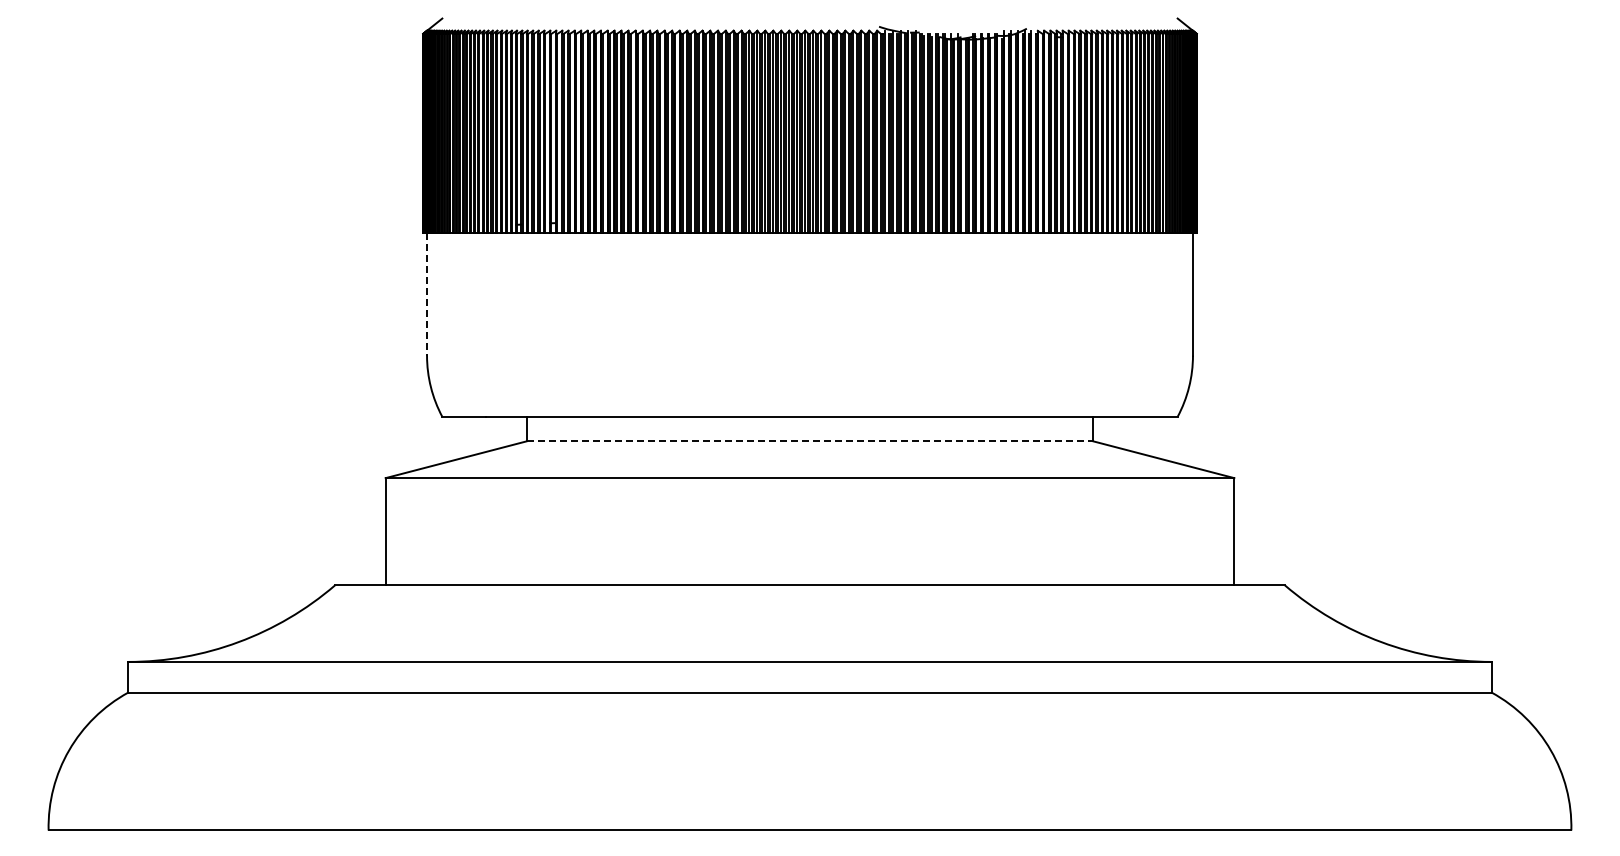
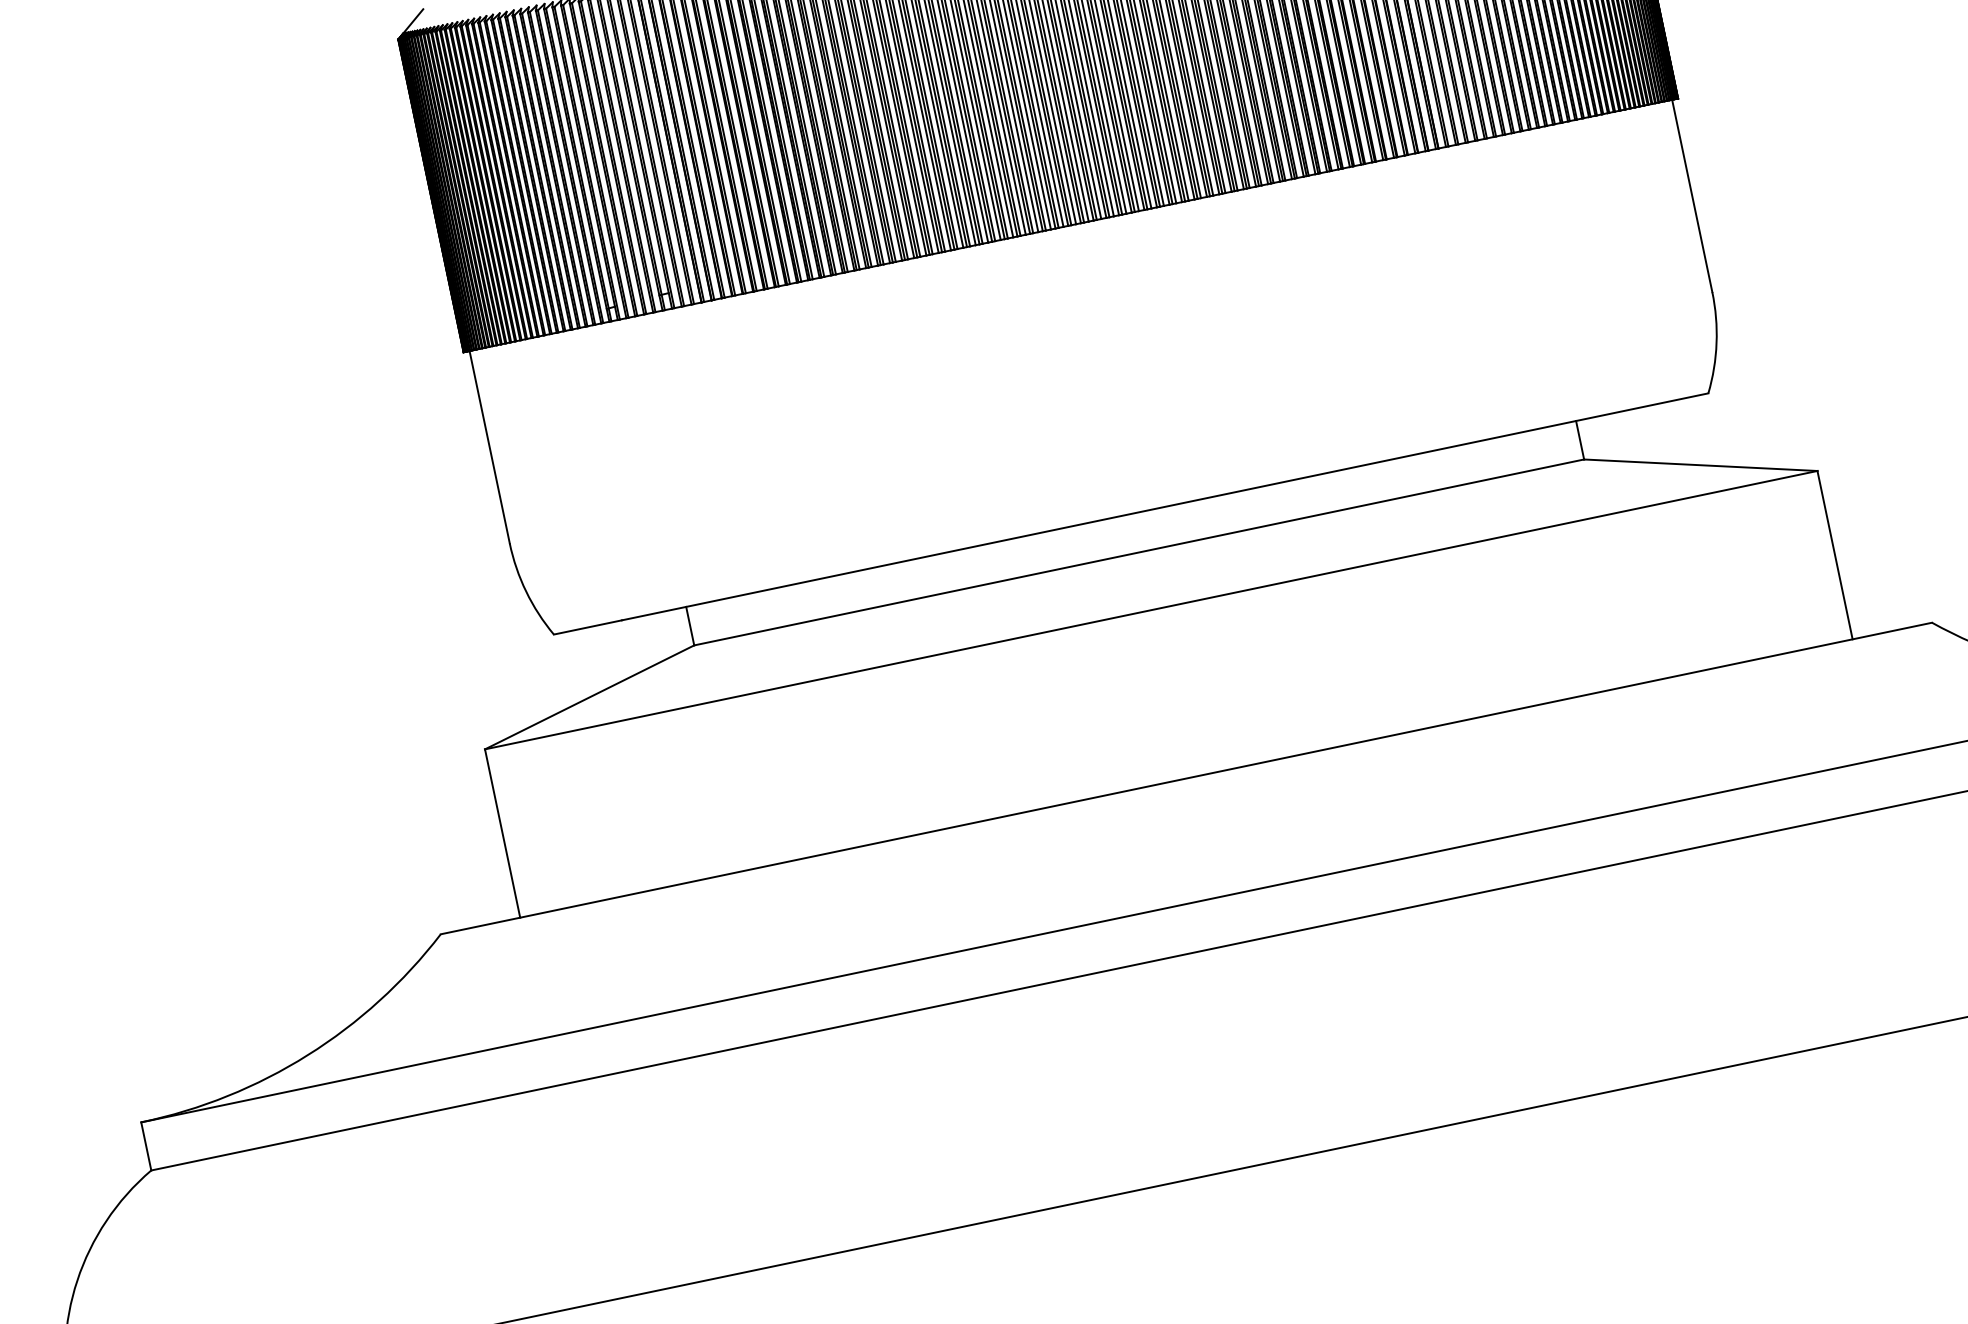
line: (427, 294) -> (490, 447), dashed -> solid
line: (810, 441) -> (1139, 552), dashed -> solid

